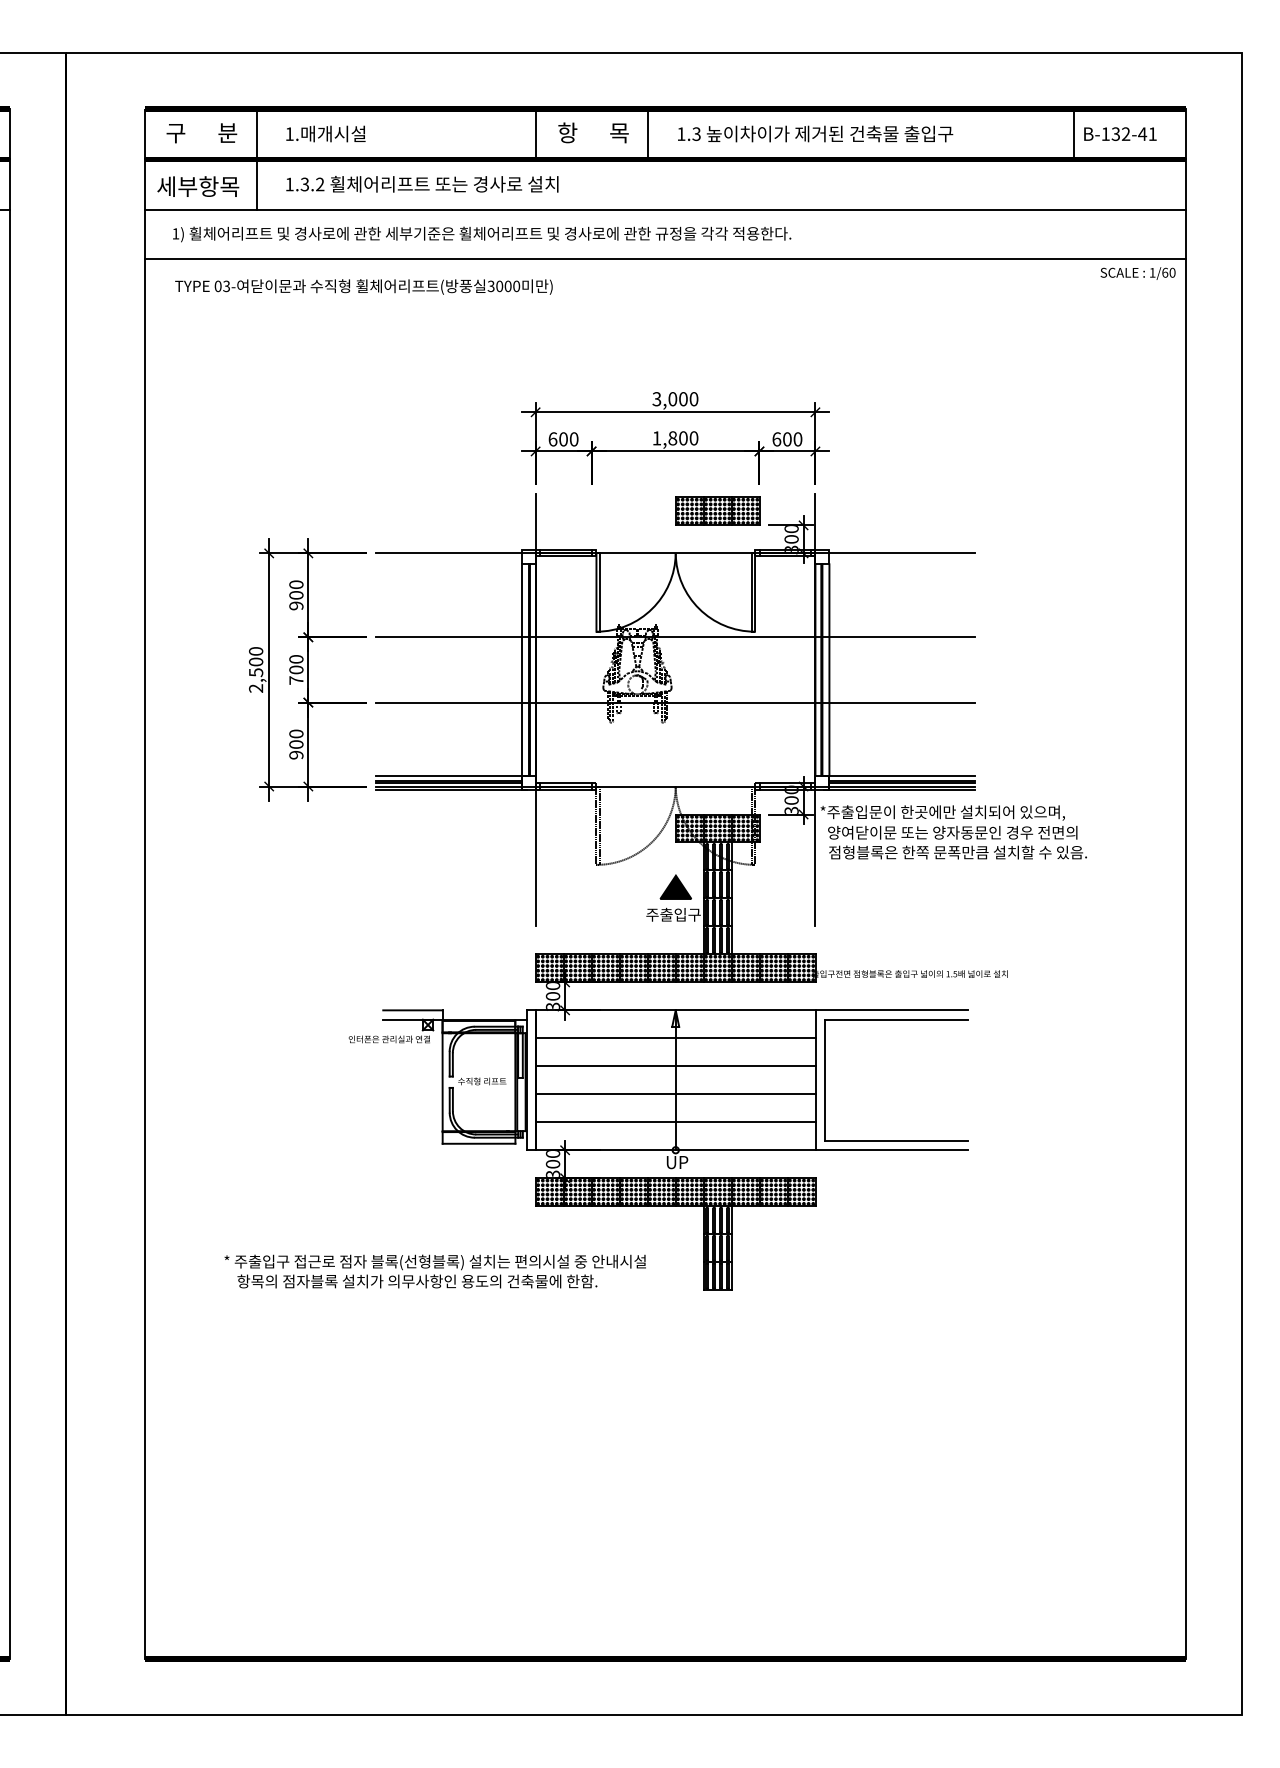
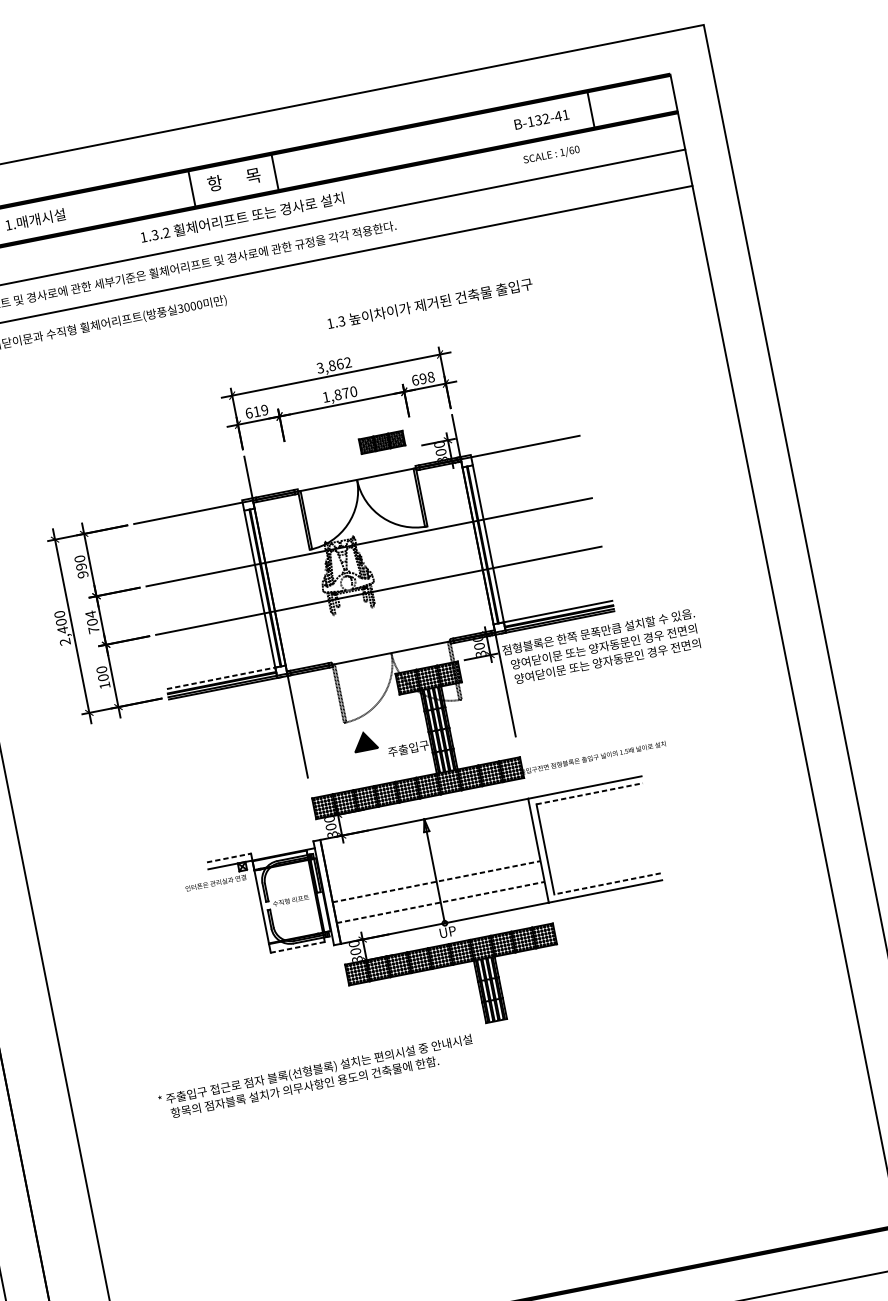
text: (815, 133) -> (430, 303), moved
text: (1120, 133) -> (541, 119), moved
text: (422, 184) -> (242, 217), moved
text: (1137, 273) -> (551, 155), moved
text: (683, 399) -> (340, 364), 3,000 -> 3,862
text: (683, 438) -> (345, 393), 1,800 -> 1,870
text: (568, 439) -> (260, 411), 600 -> 619
text: (792, 439) -> (427, 378), 600 -> 698
part: (717, 510) -> (381, 441), size x0.7
text: (296, 595) -> (81, 566), 900 -> 990
text: (296, 659) -> (90, 614), 700 -> 704
text: (256, 672) -> (63, 630), 2,500 -> 2,400
text: (296, 755) -> (105, 685), 900 -> 100
line: (451, 775) -> (223, 677), solid -> dashed
text: (949, 812) -> (598, 632), *주출입문이 한곳에만 설치되어 있으며, -> 점형블록은 한쪽 문폭만큼 설치할 수 있음.
text: (957, 852) -> (610, 660), 점형블록은 한쪽 문폭만큼 설치할 수 있음. -> 양여닫이문 또는 양자동문인 경우 전면의
part: (675, 886) -> (364, 740), moved
line: (412, 1010) -> (228, 858), solid -> dashed
line: (896, 1019) -> (589, 793), solid -> dashed
line: (675, 1038) -> (428, 840), removed
line: (675, 1066) -> (432, 861), removed
line: (675, 1094) -> (436, 881), solid -> dashed
line: (675, 1122) -> (440, 902), solid -> dashed
line: (896, 1140) -> (607, 883), solid -> dashed
line: (478, 1143) -> (297, 947), solid -> dashed
text: (434, 1271) -> (316, 1077), moved

